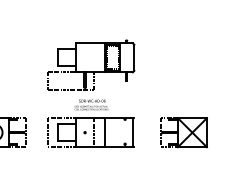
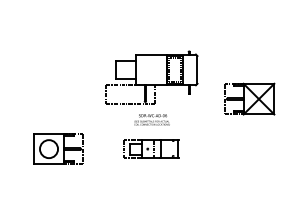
part: (90, 132) -> (151, 148), size x0.6
part: (183, 132) -> (249, 98), moved

